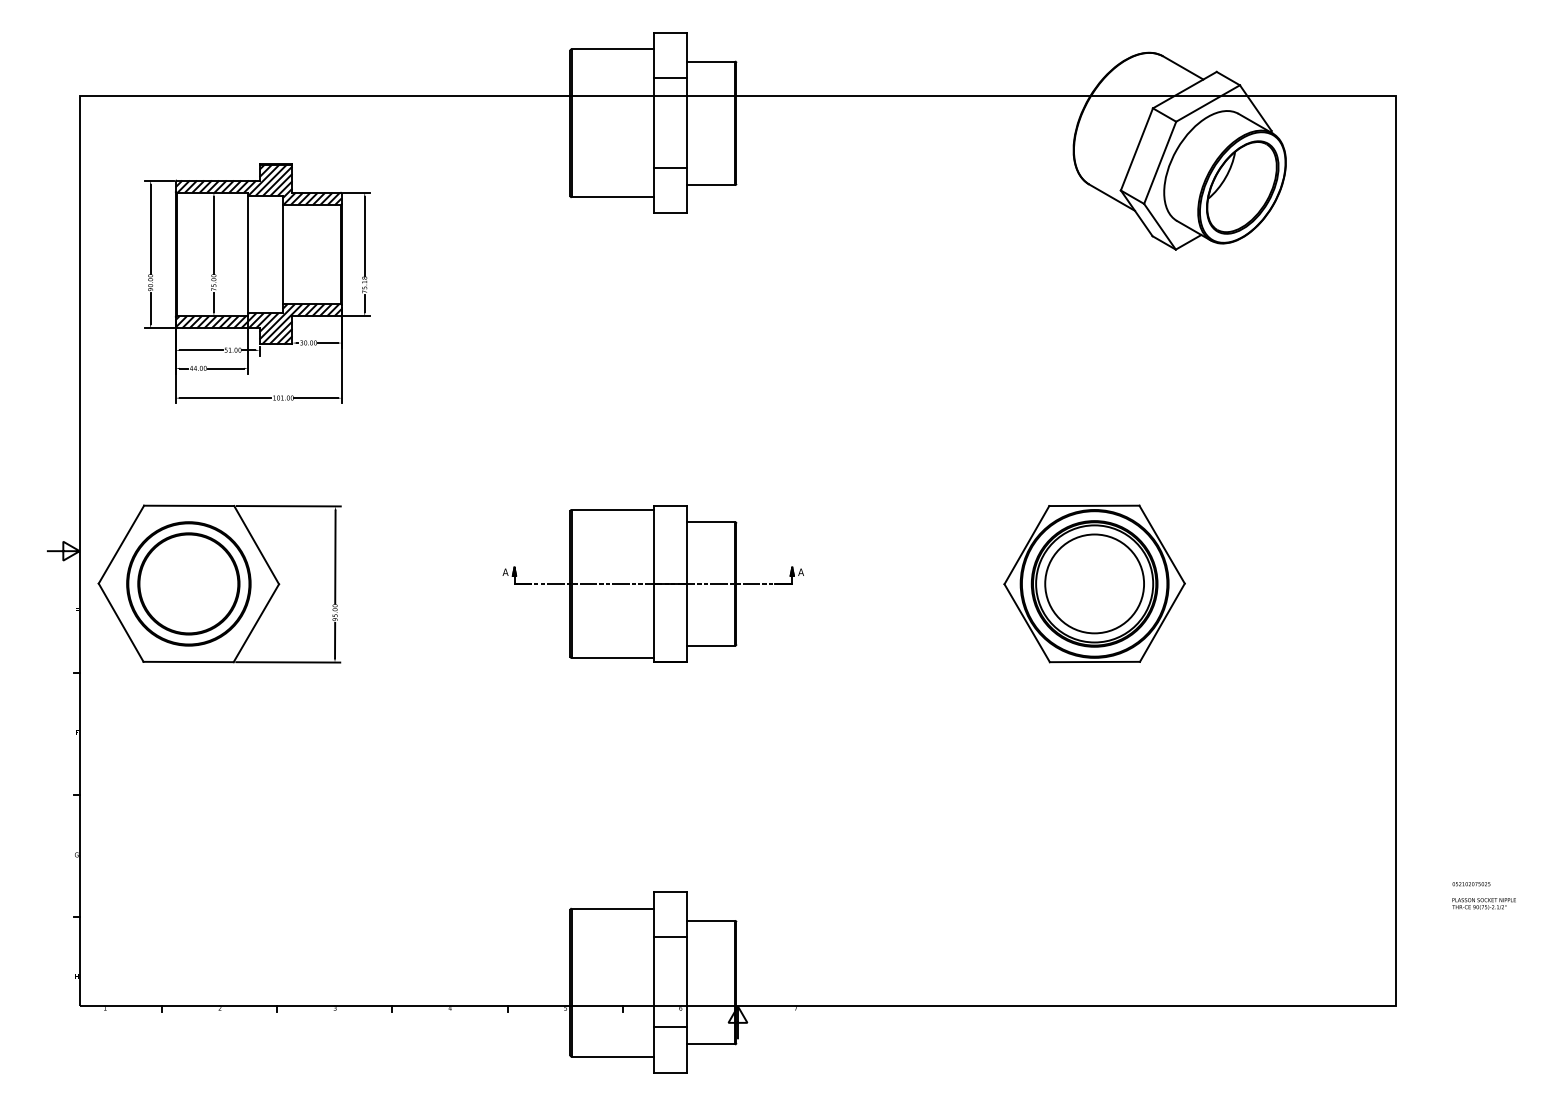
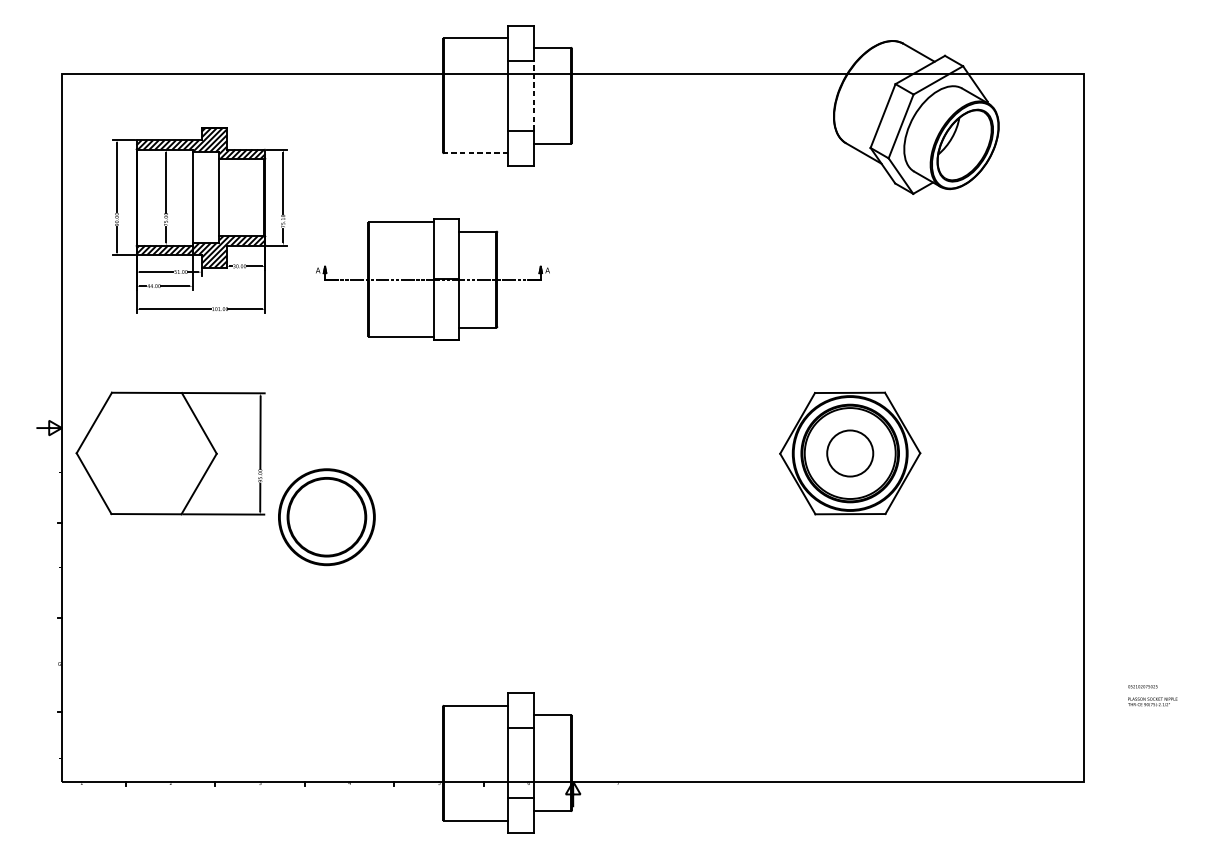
line: (687, 122) -> (533, 95), solid -> dashed
line: (612, 197) -> (475, 153), solid -> dashed
part: (188, 583) -> (326, 516), moved
part: (652, 583) -> (432, 279), moved
circle: (1094, 583) -> (850, 453), size x0.6

